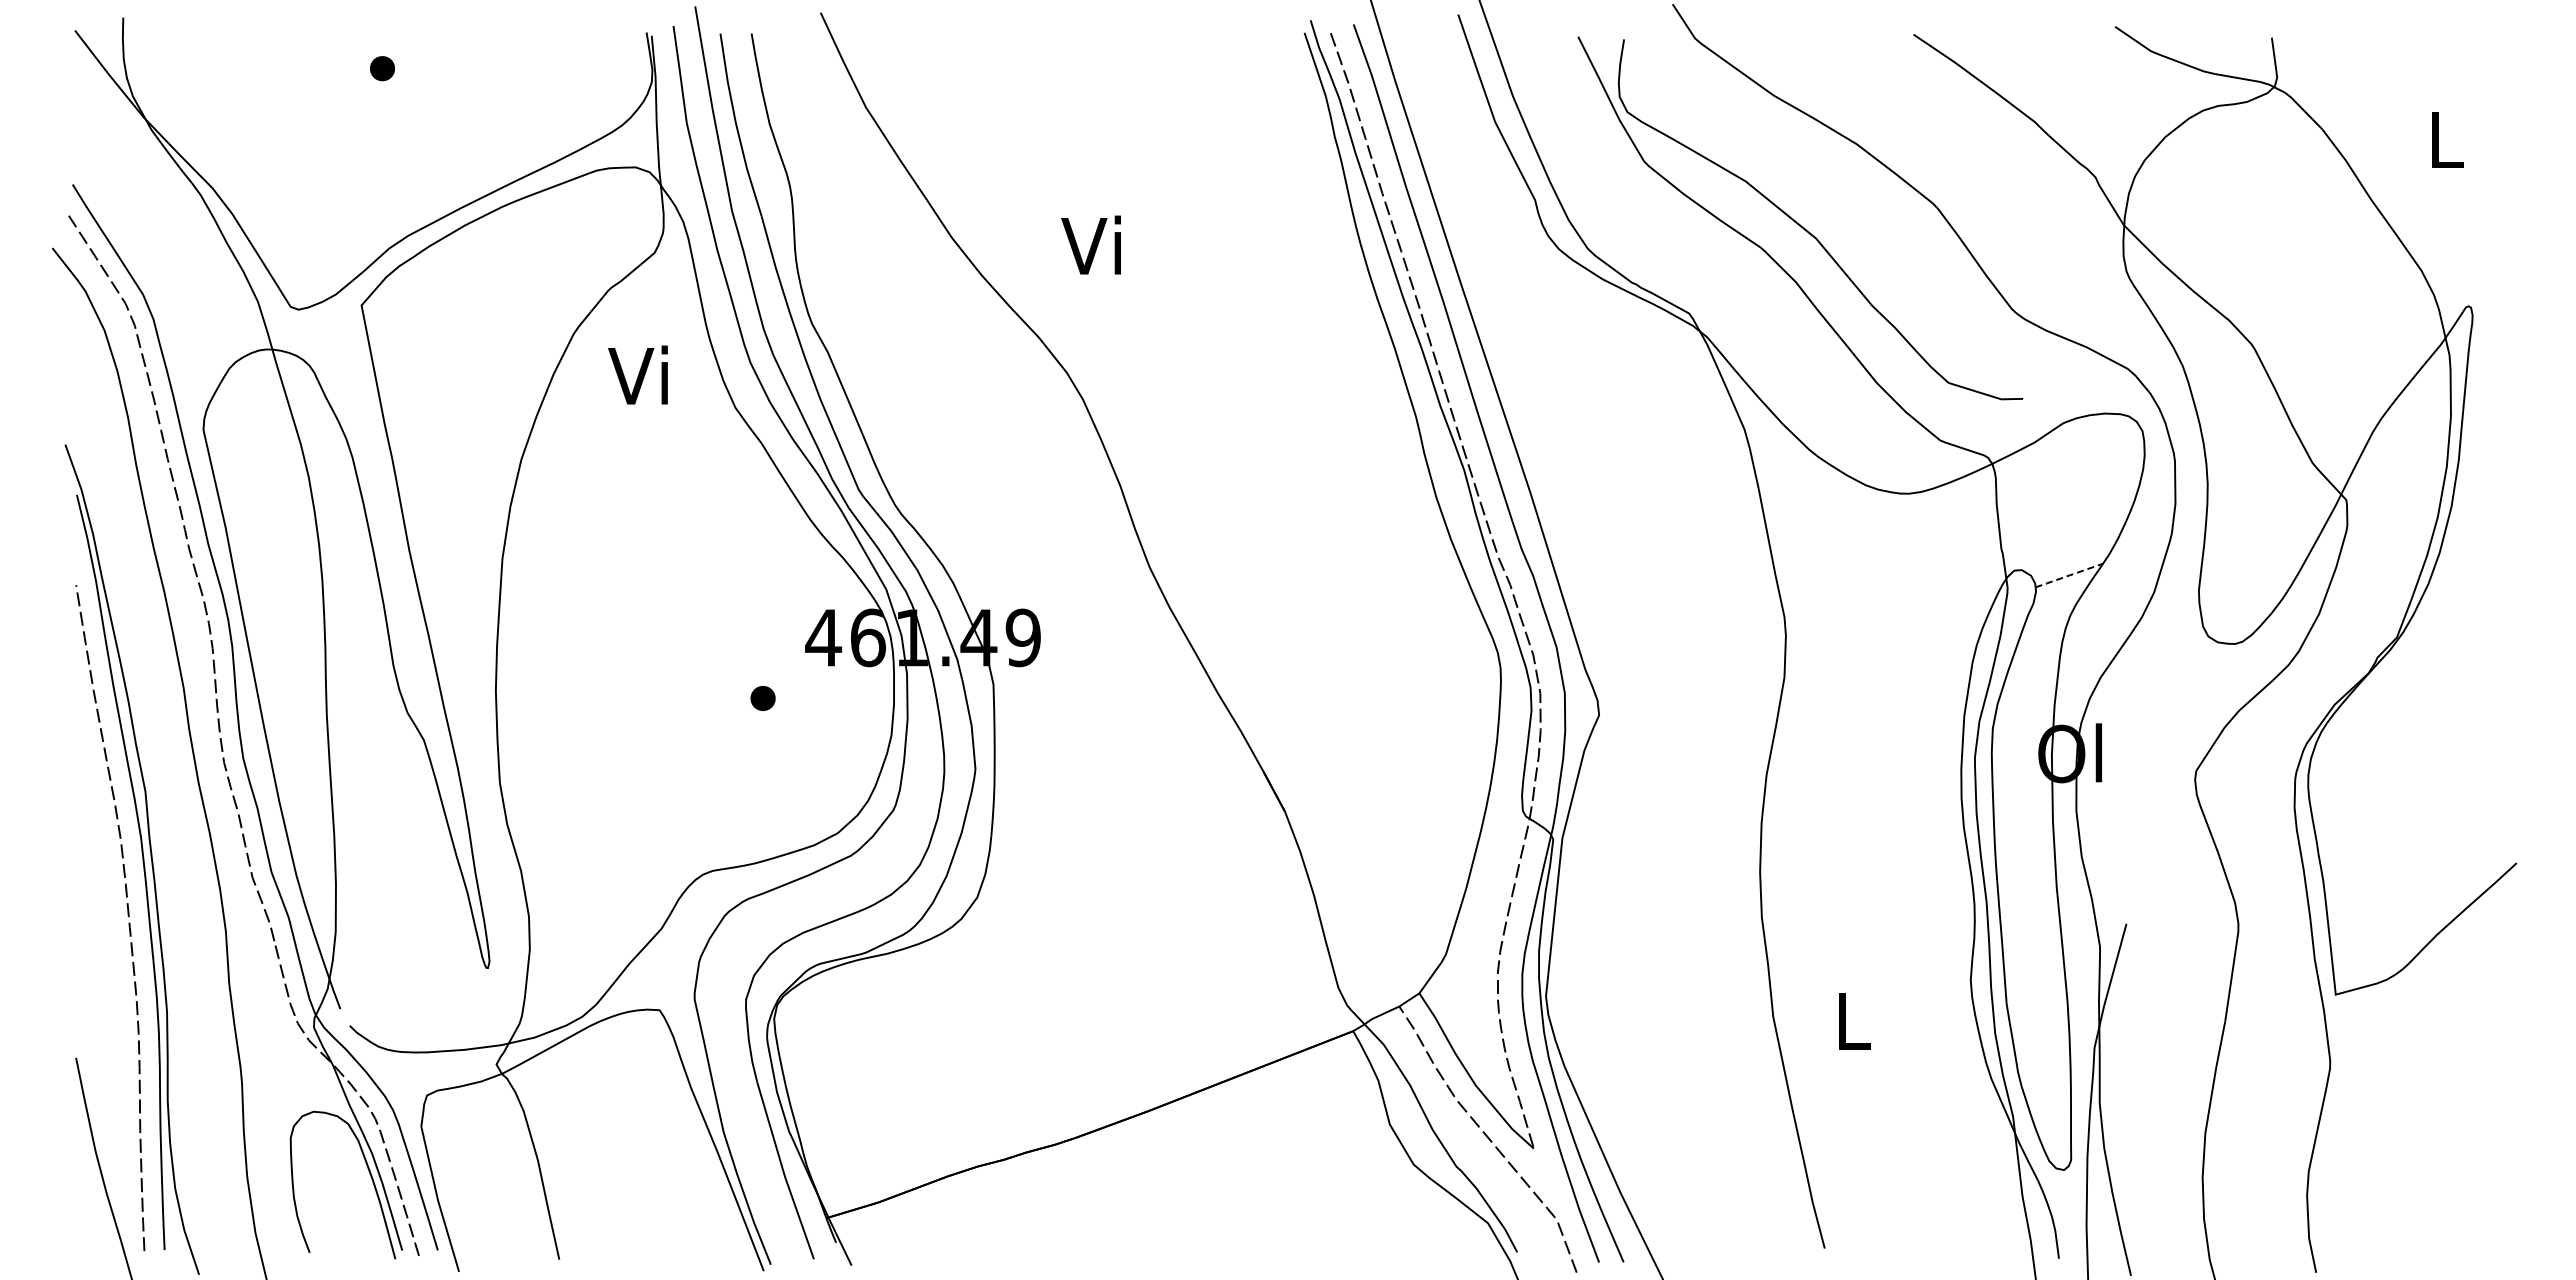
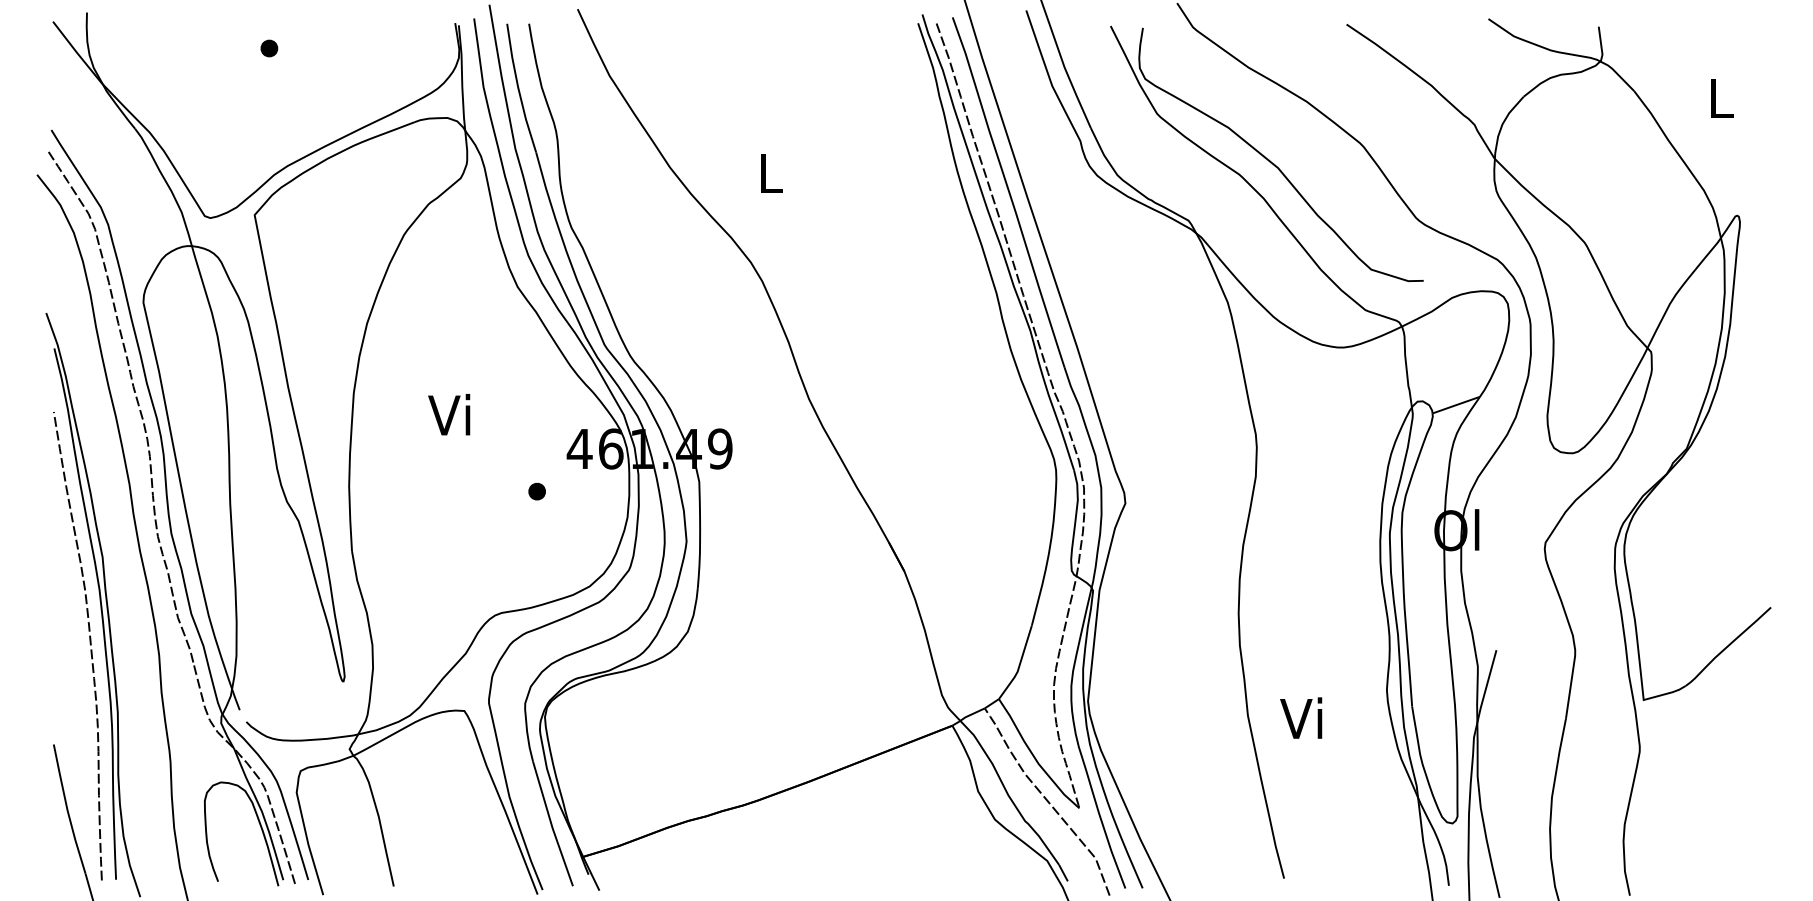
text: (1090, 244) -> (767, 172), Vi -> L
text: (637, 374) -> (448, 414), moved
line: (2069, 575) -> (1456, 405), dashed -> solid
text: (1848, 1019) -> (1300, 717), L -> Vi

